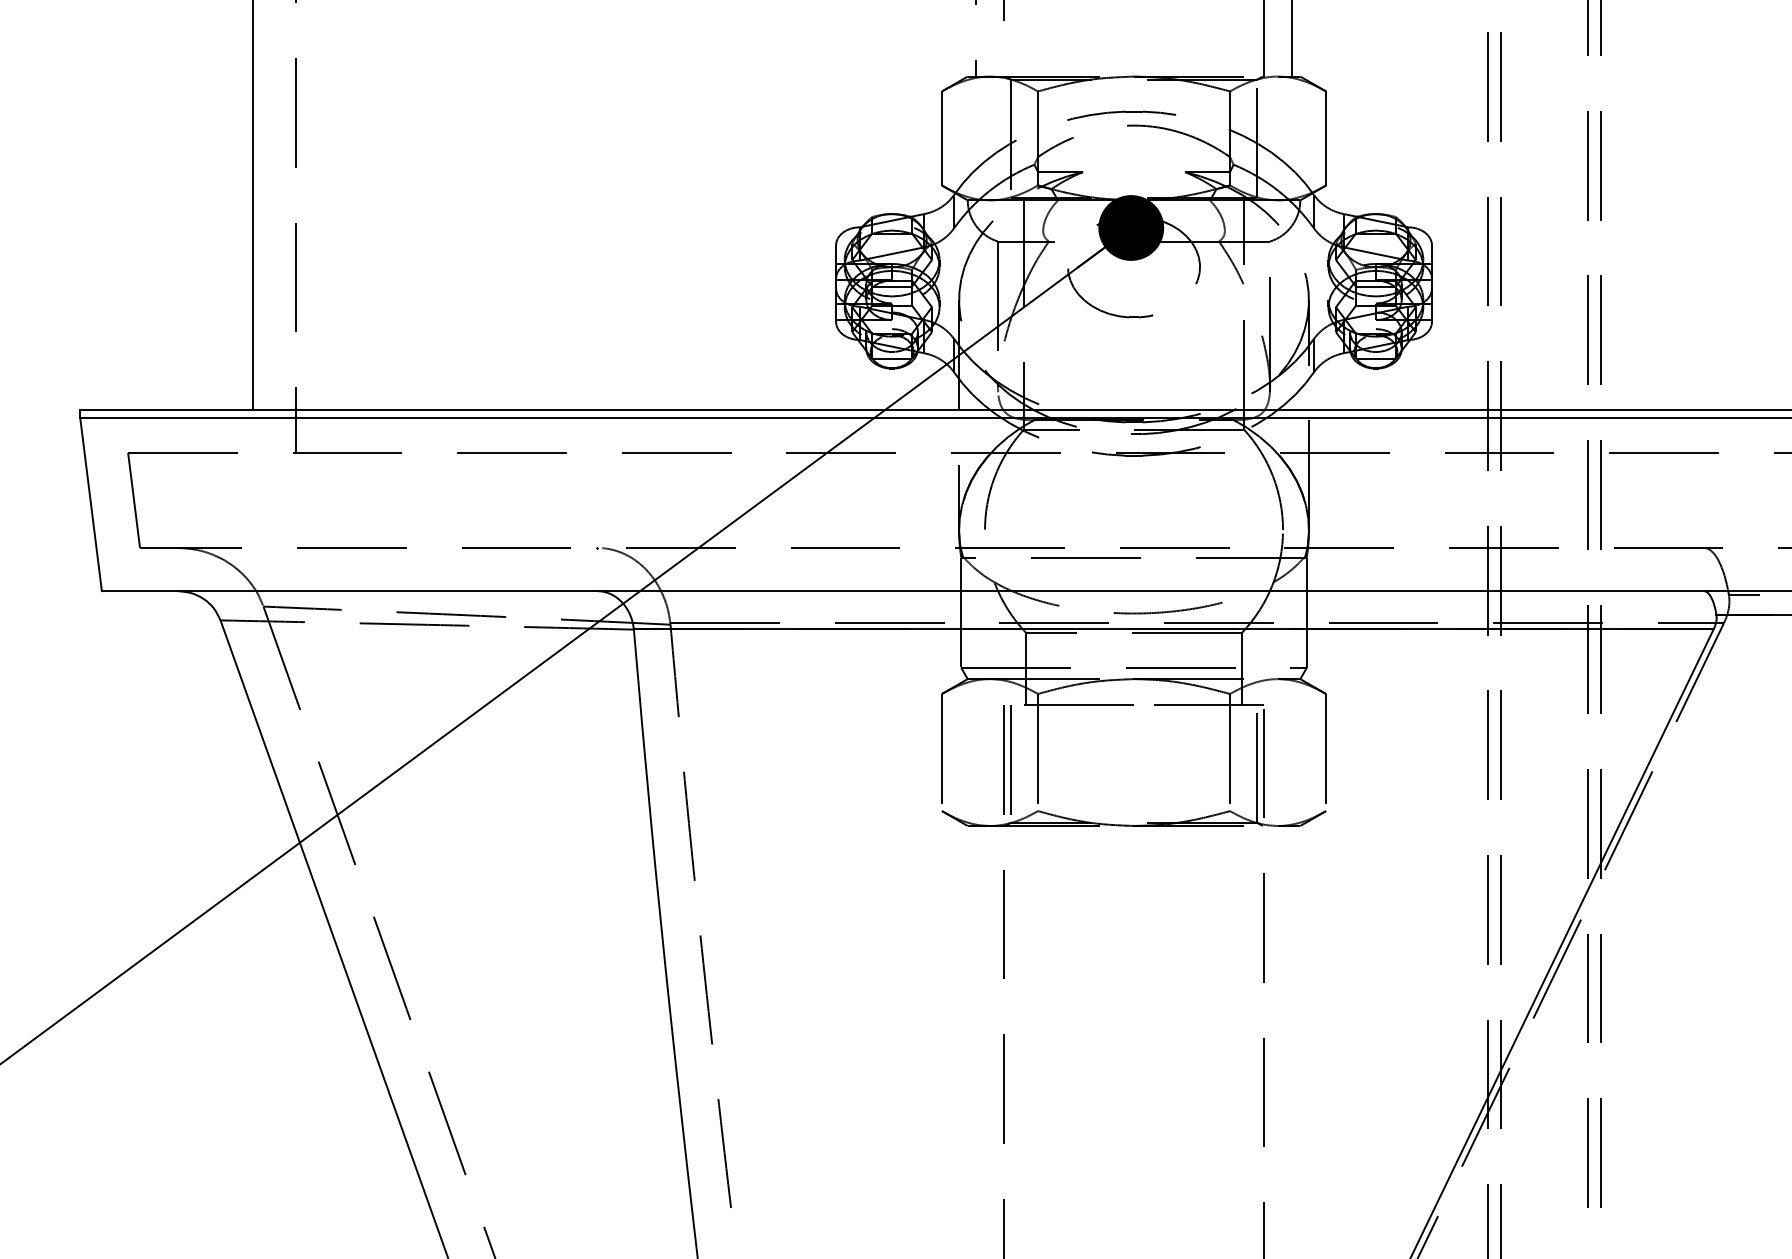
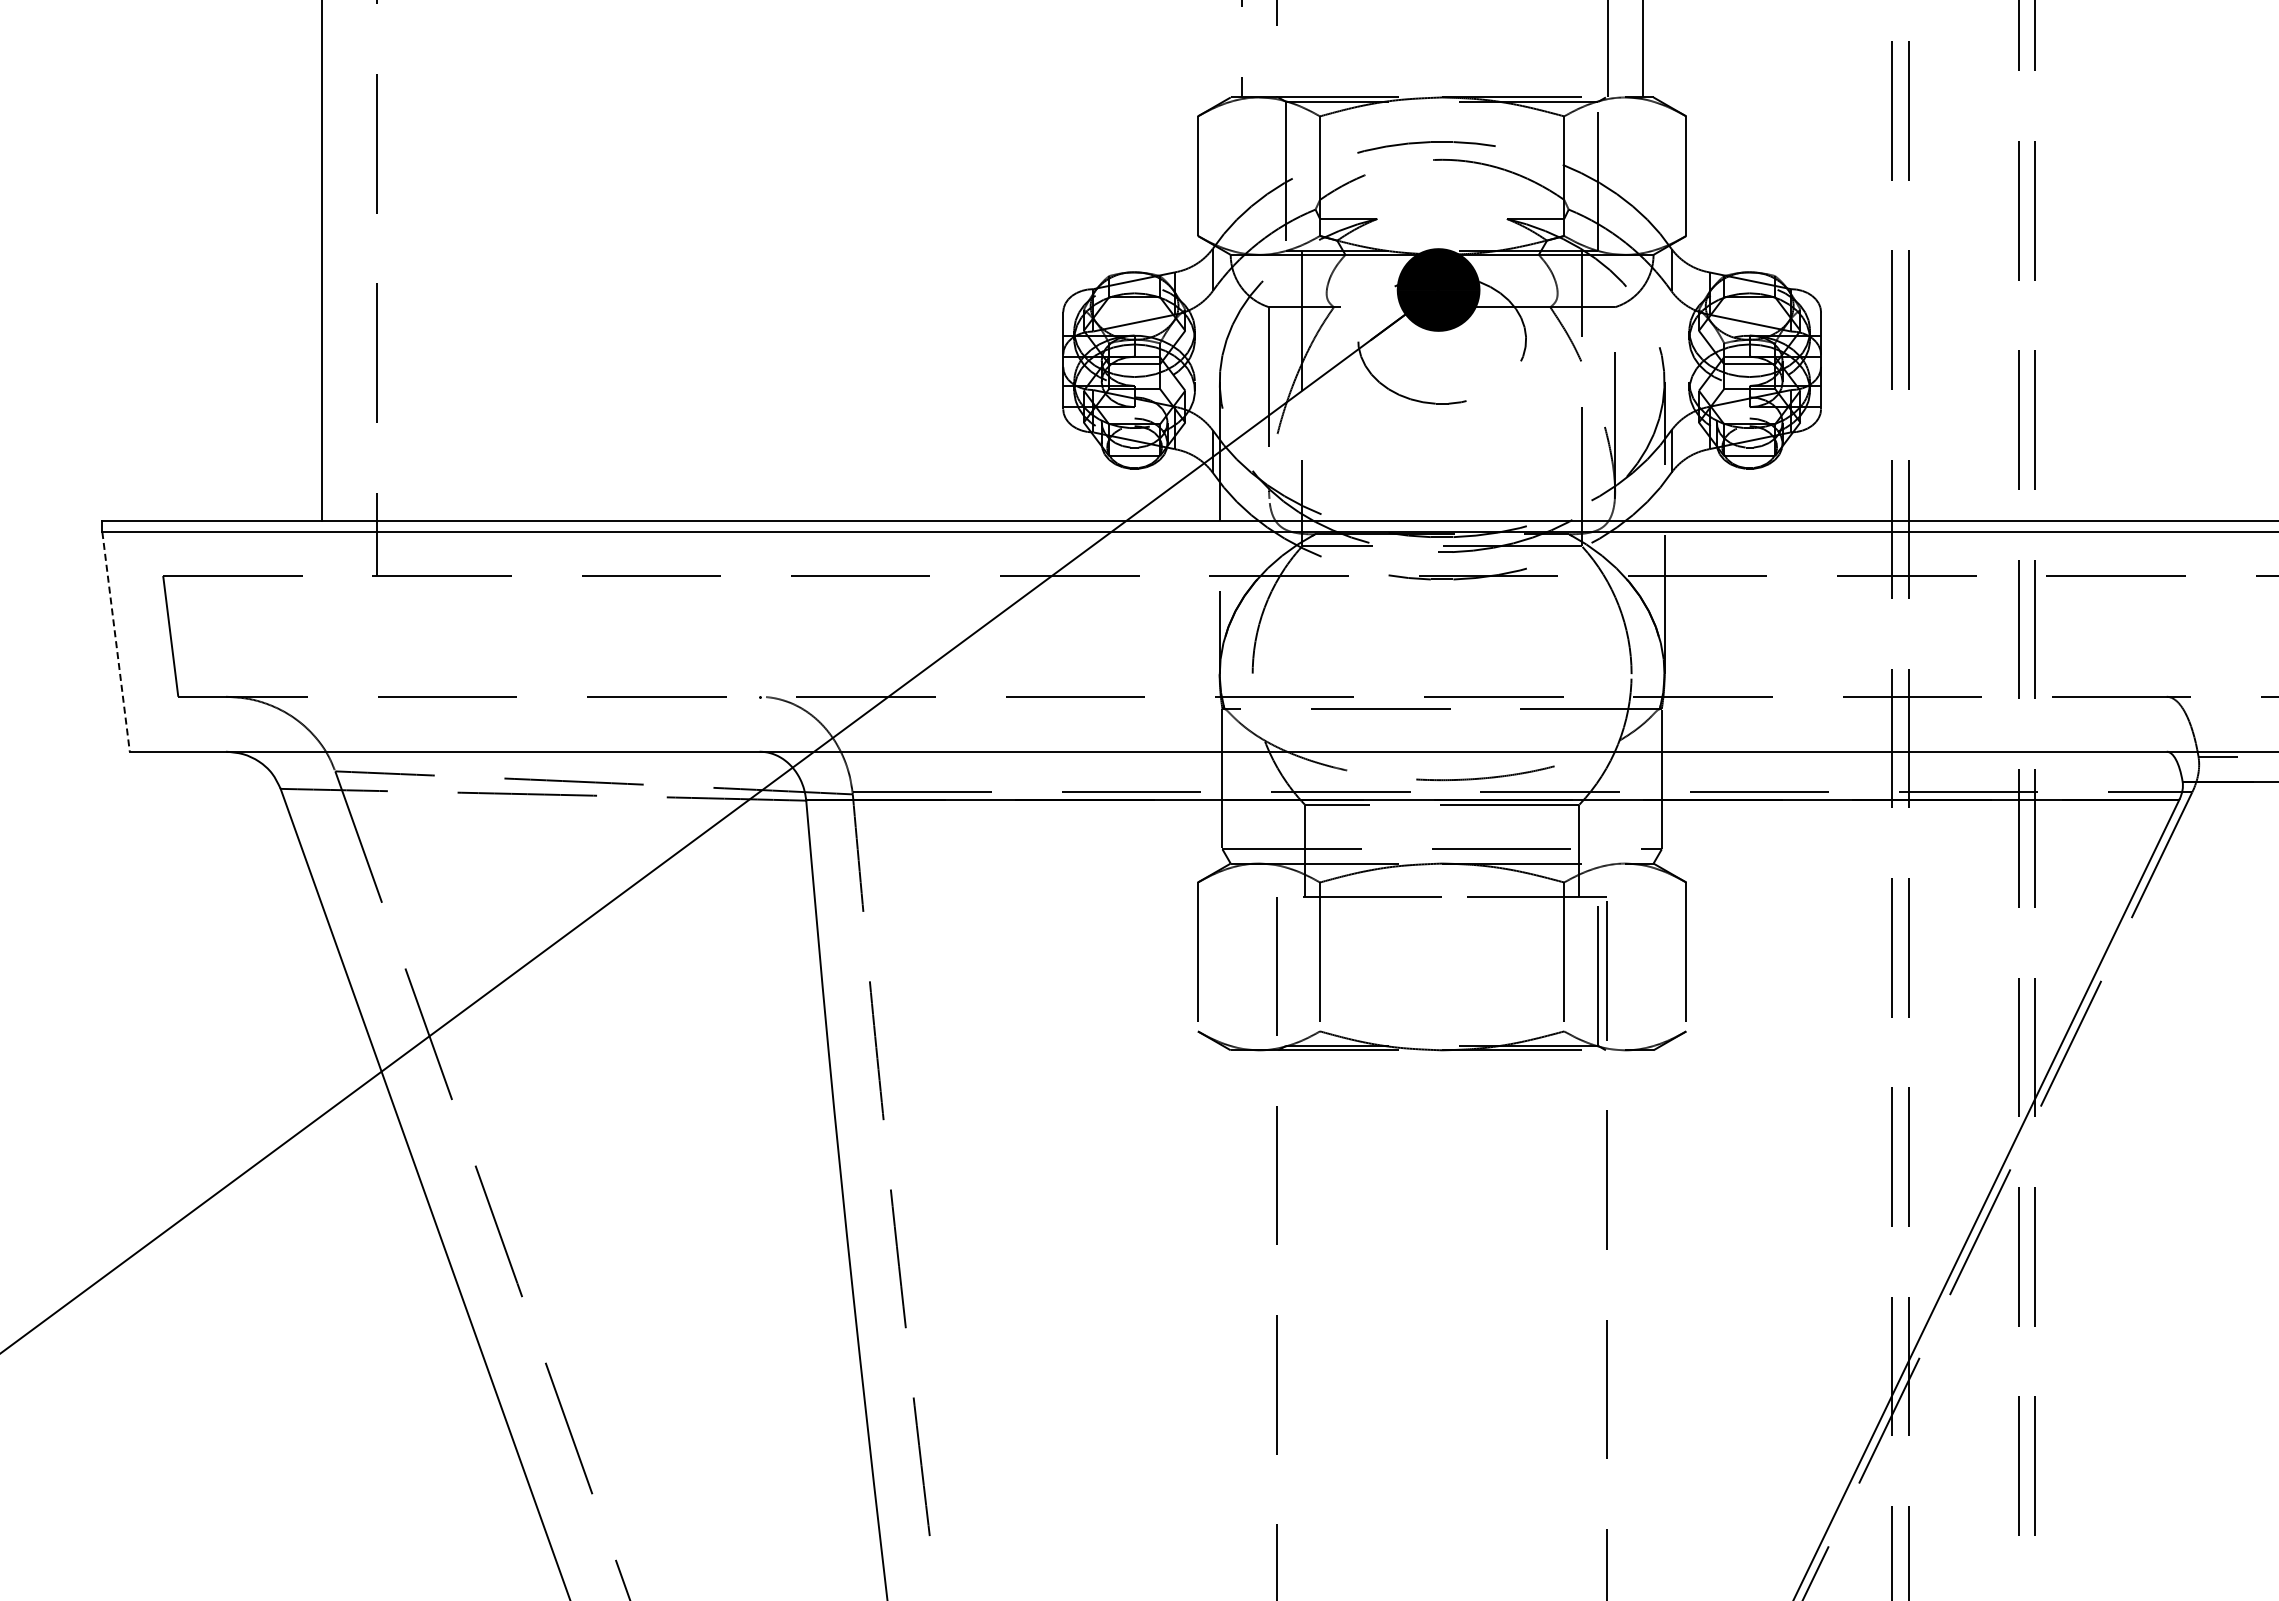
line: (91, 504) -> (116, 641), solid -> dashed
line: (1010, 760) -> (1285, 966), removed

